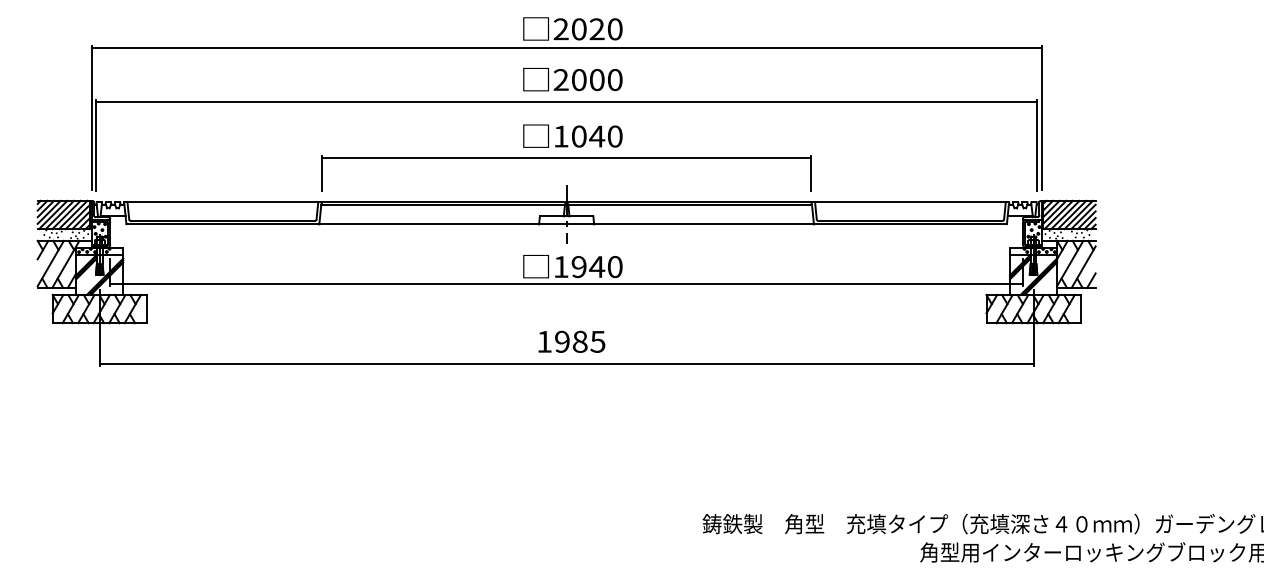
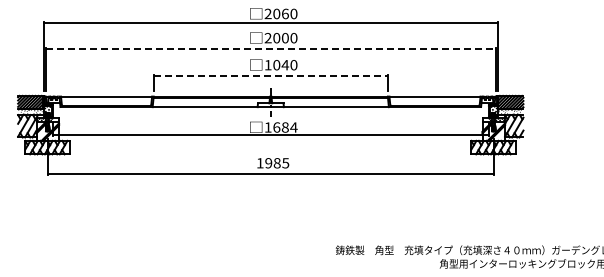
text: (595, 28) -> (284, 13), 2020 -> 2060
line: (566, 101) -> (270, 48), solid -> dashed
line: (566, 158) -> (270, 75), solid -> dashed
text: (597, 266) -> (285, 127), 1940 -> 1684

